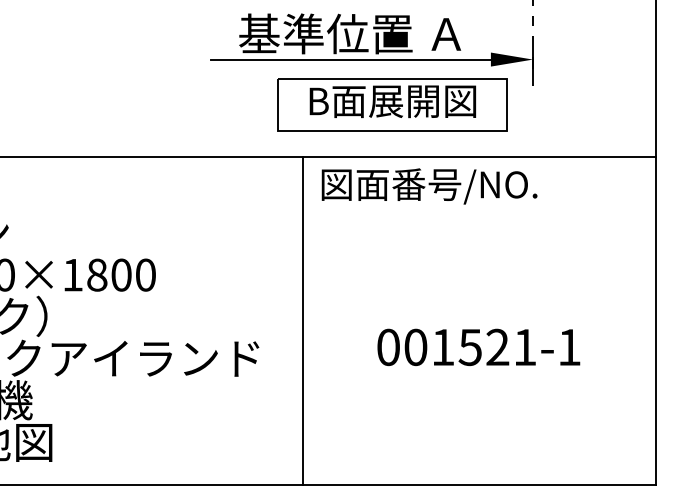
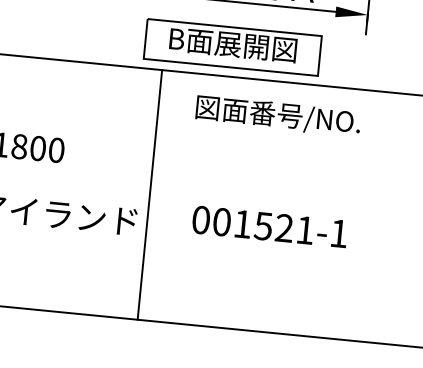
part: (392, 104) -> (232, 47), moved
text: (429, 186) -> (278, 116), moved
line: (302, 320) -> (149, 194), moved
text: (478, 347) -> (269, 226), moved

